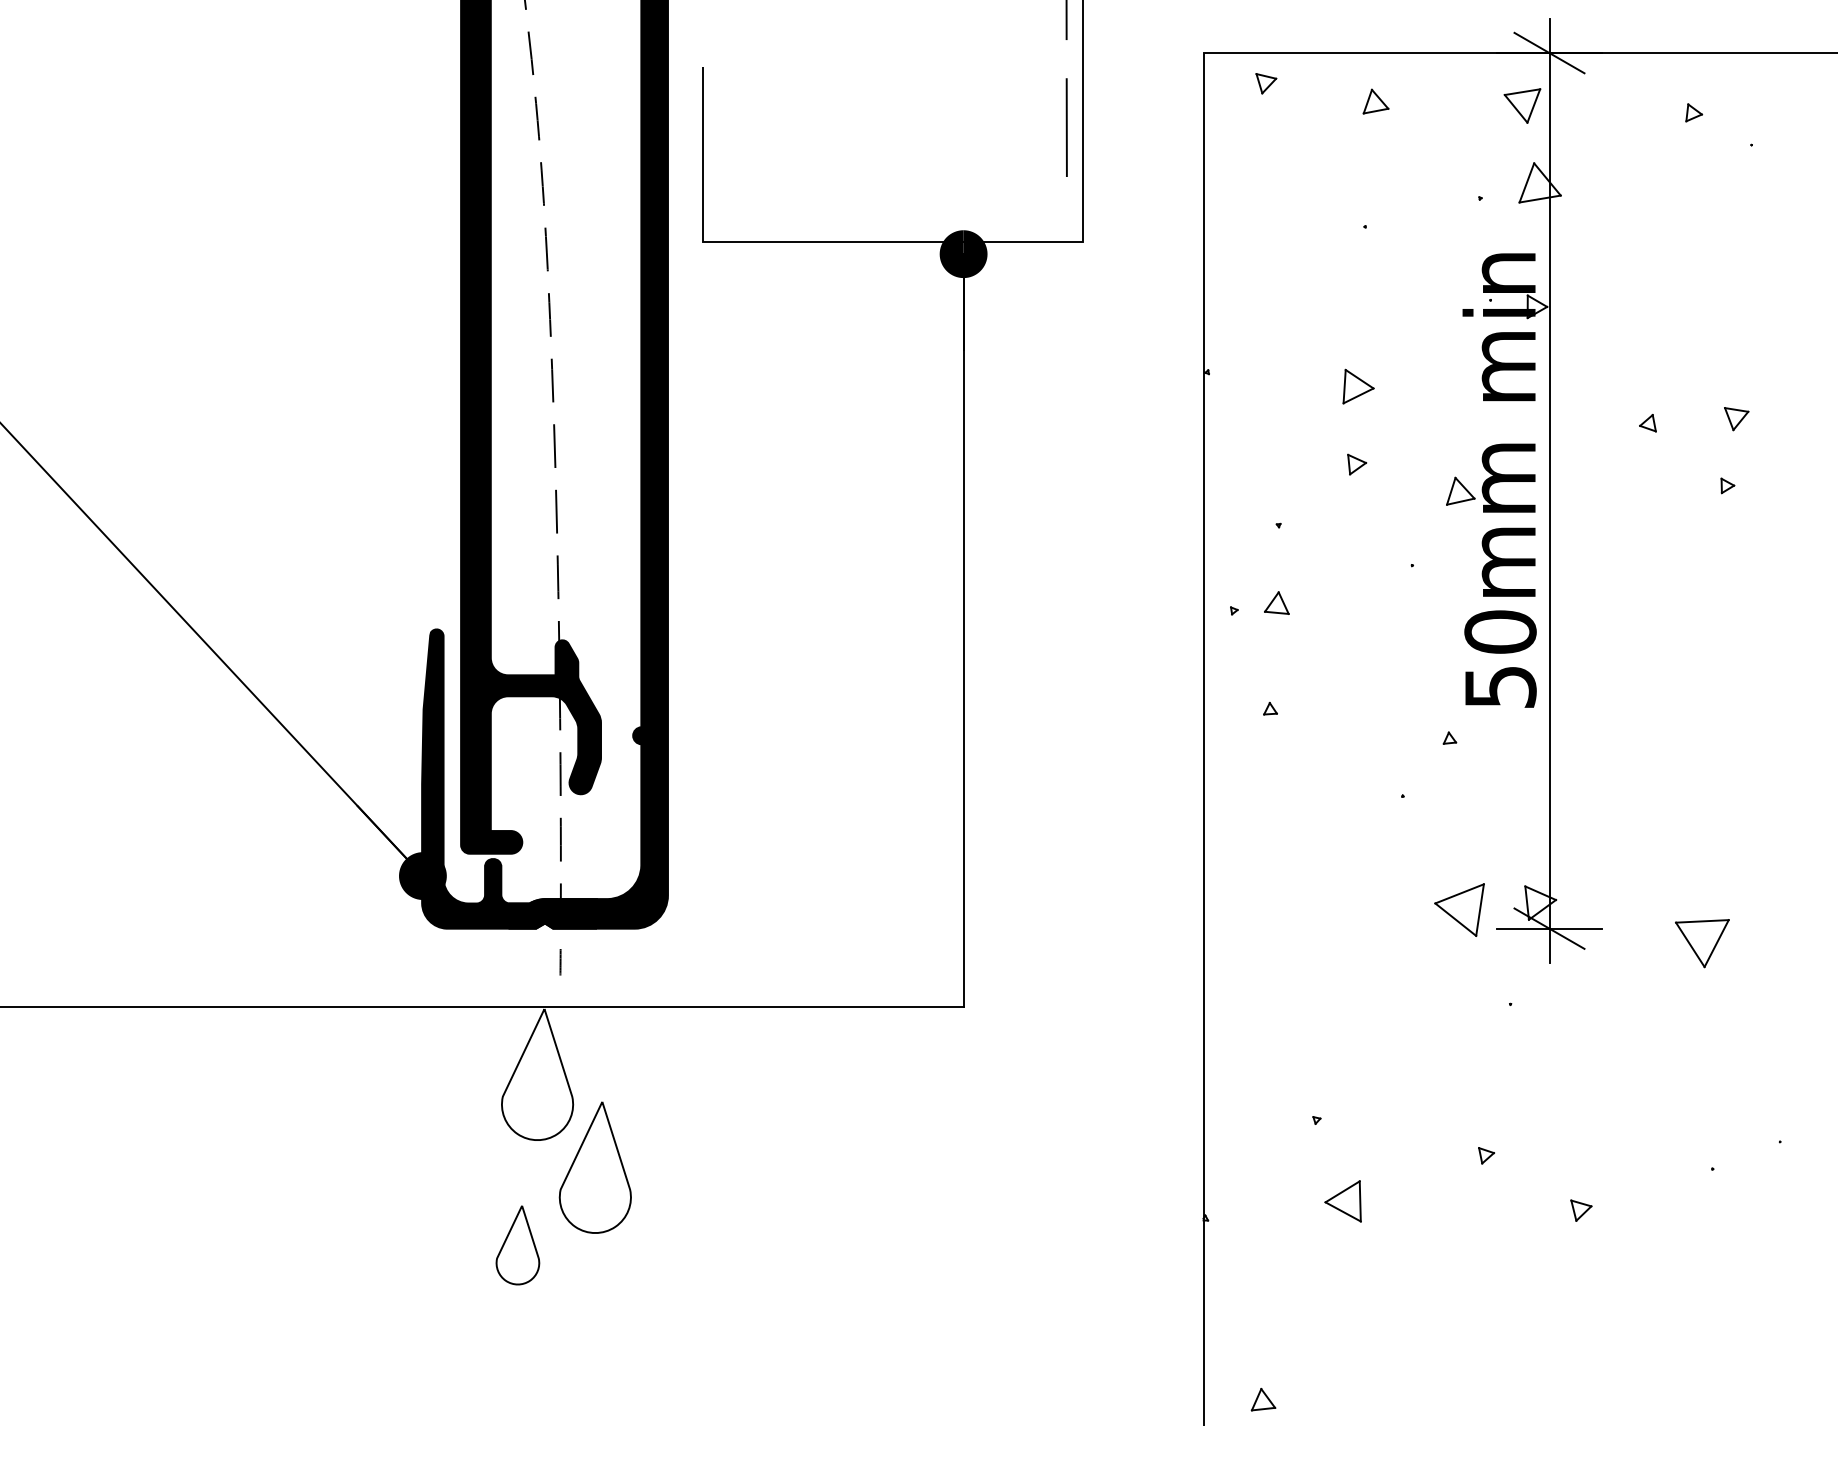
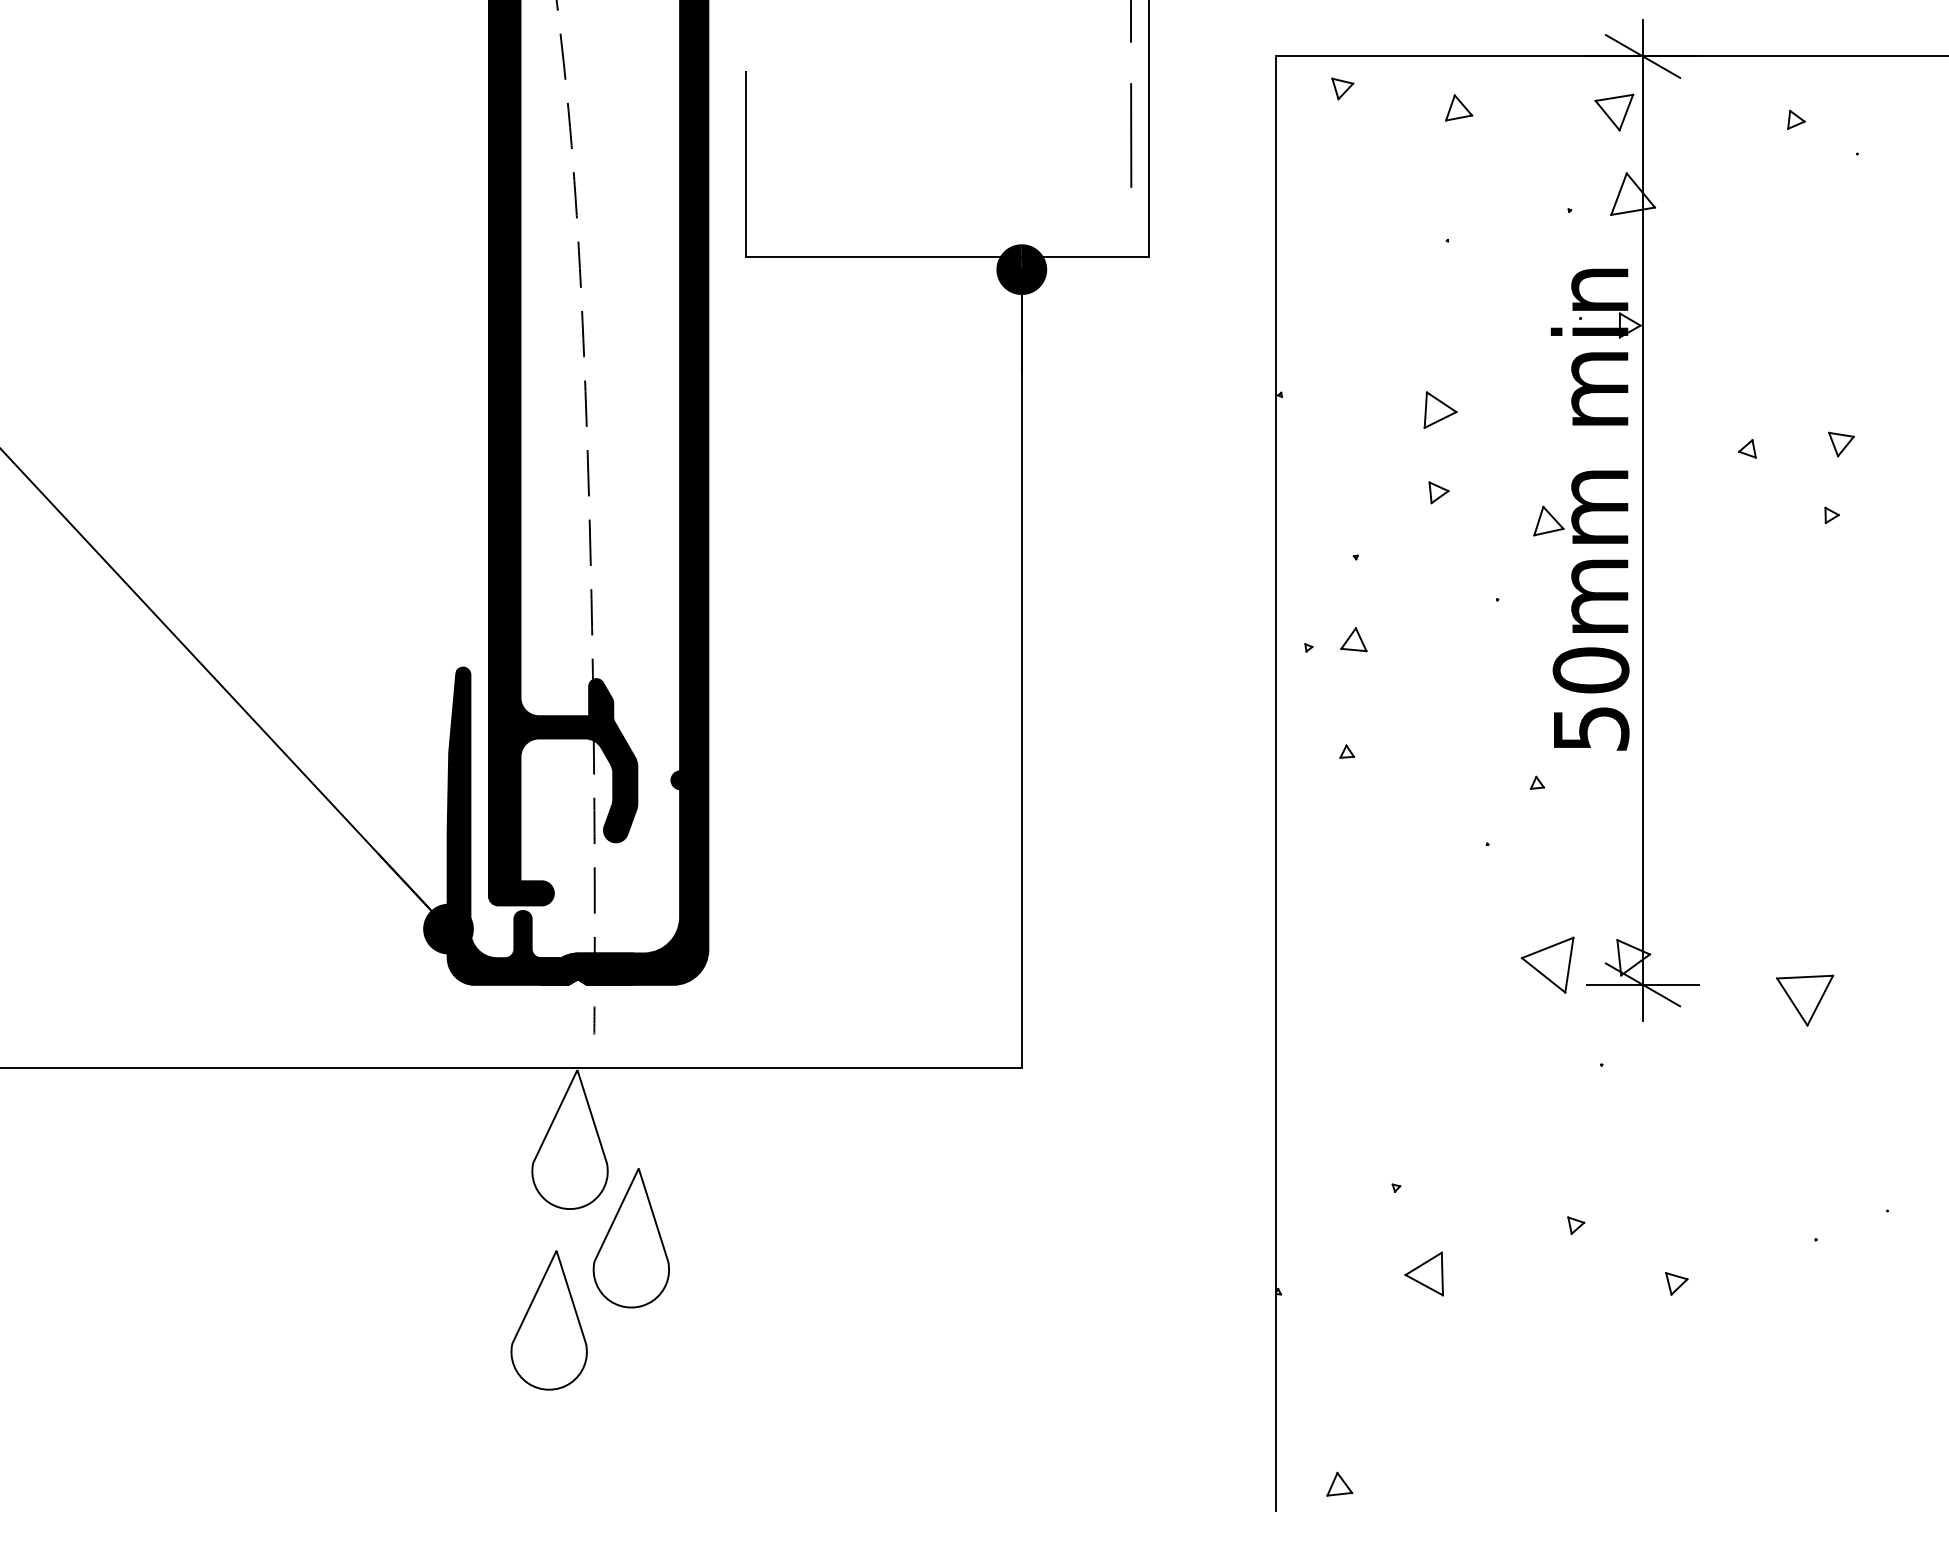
part: (517, 1245) -> (548, 1320), size x1.67

